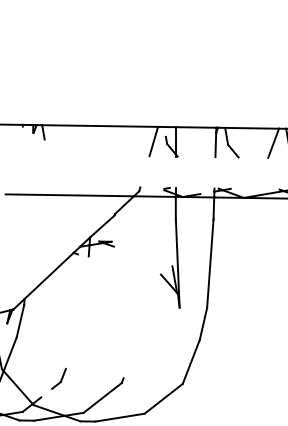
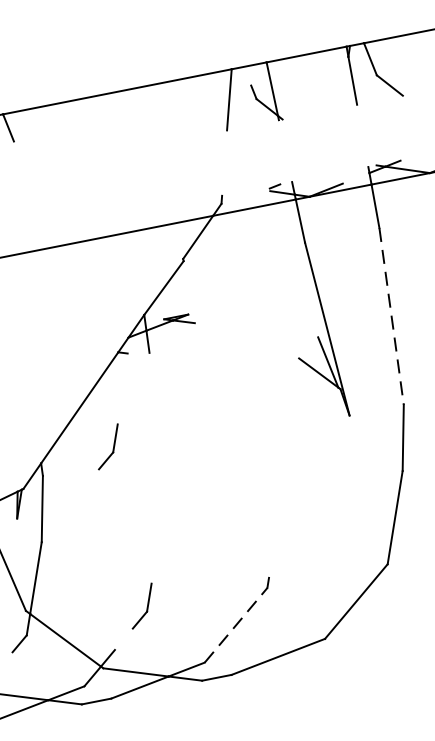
line: (210, 264) -> (392, 317), solid -> dashed
part: (58, 297) -> (107, 446), added
line: (103, 397) -> (237, 624), solid -> dashed

